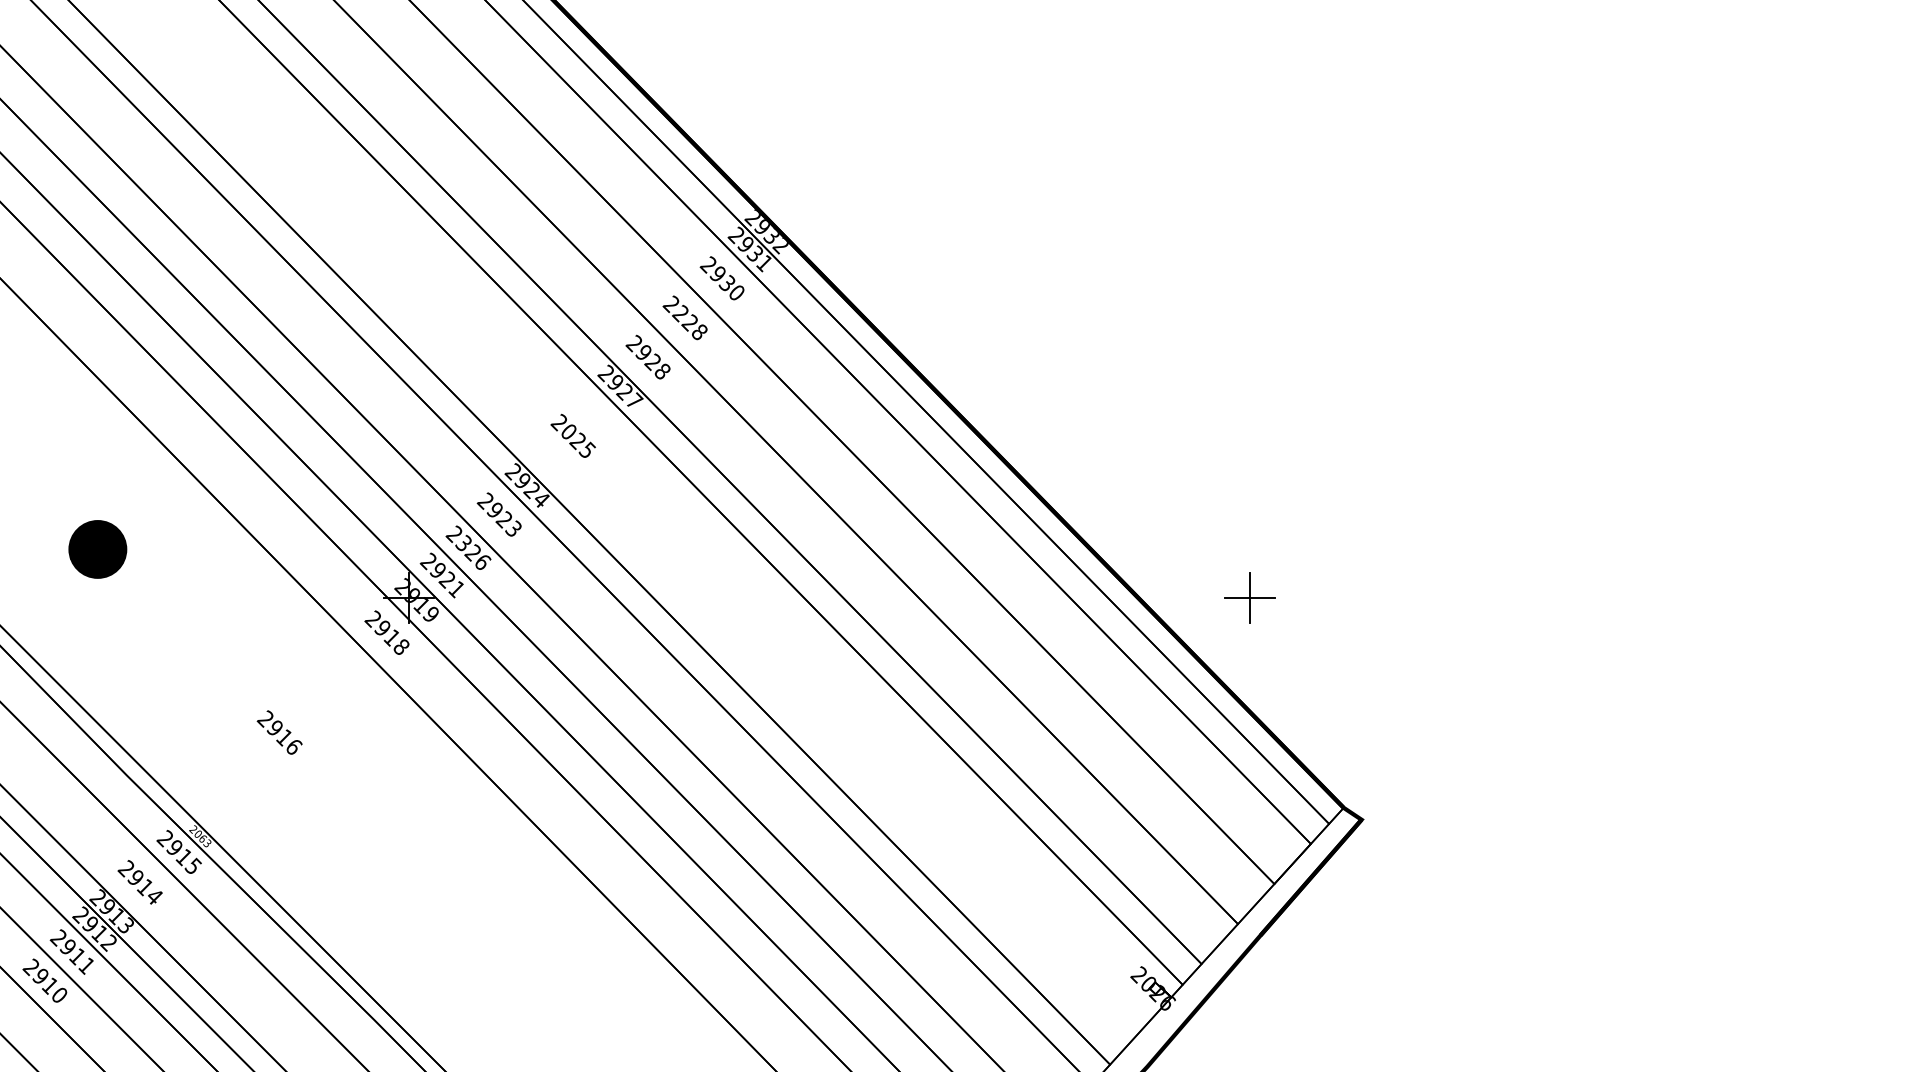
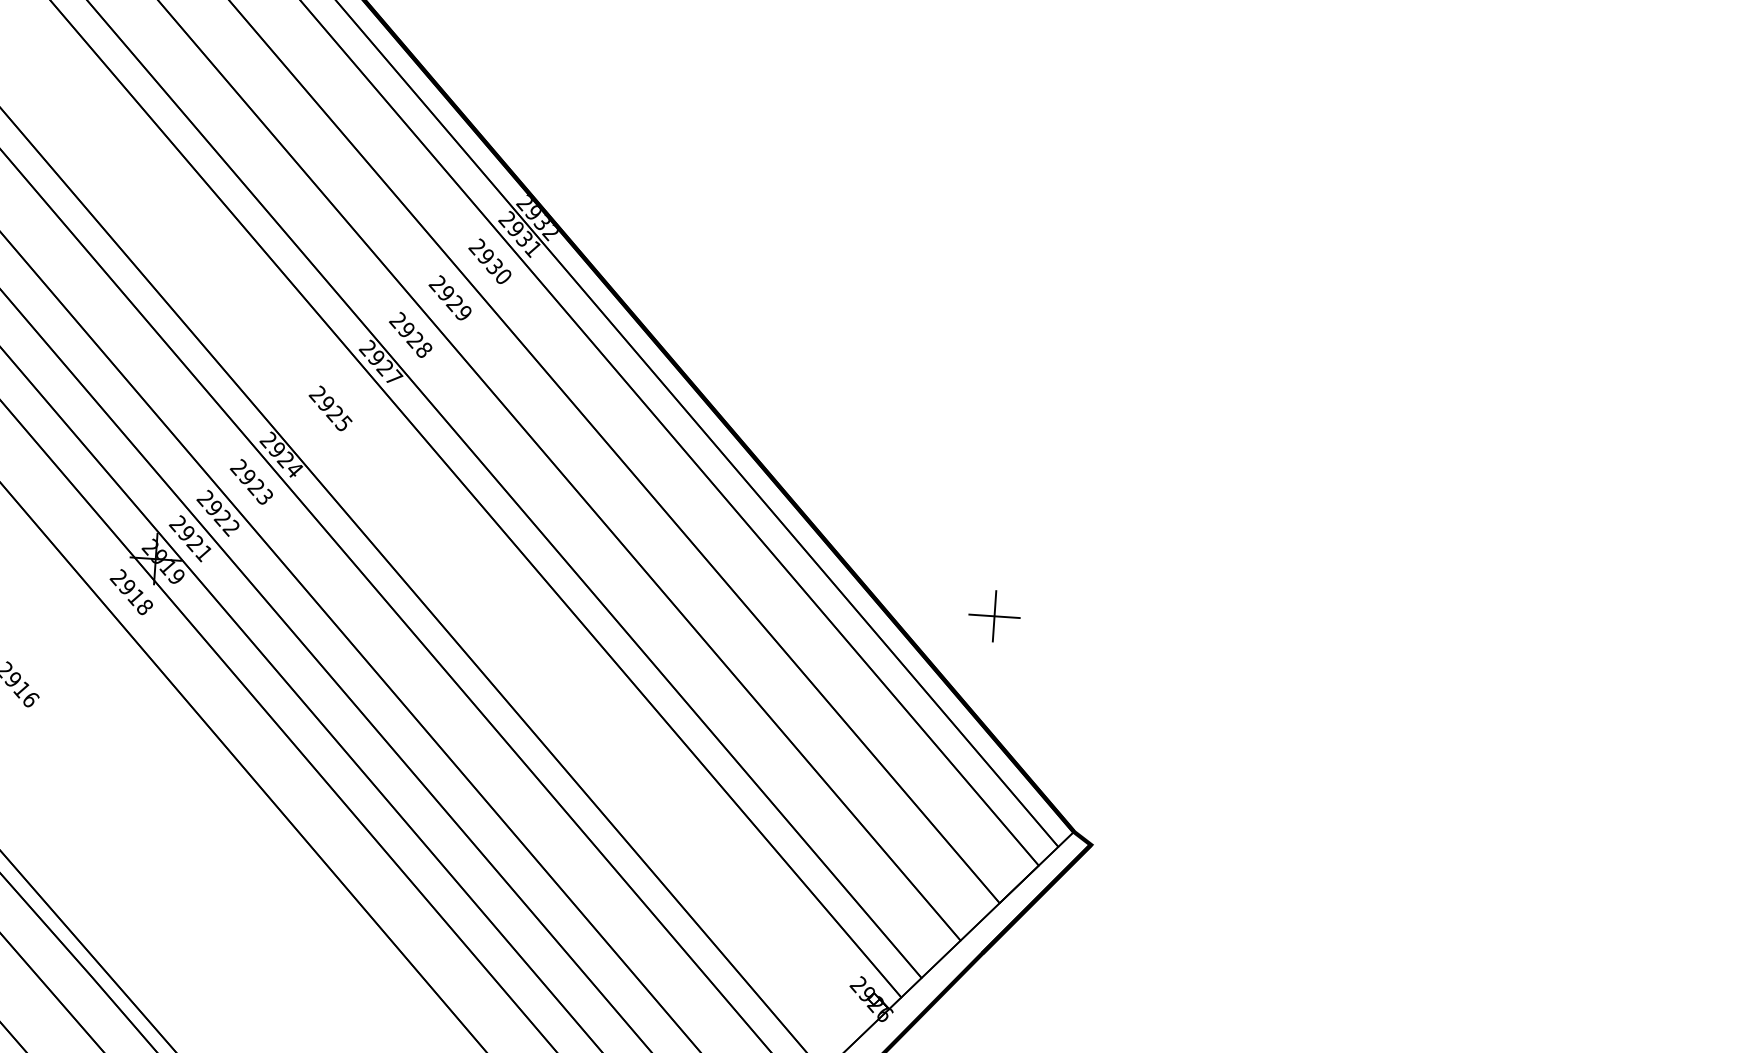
text: (689, 322) -> (454, 303), 2228 -> 2929
text: (568, 431) -> (326, 403), 2025 -> 2925
text: (473, 552) -> (223, 517), 2326 -> 2922
text: (1148, 983) -> (867, 993), 2026 -> 2926

